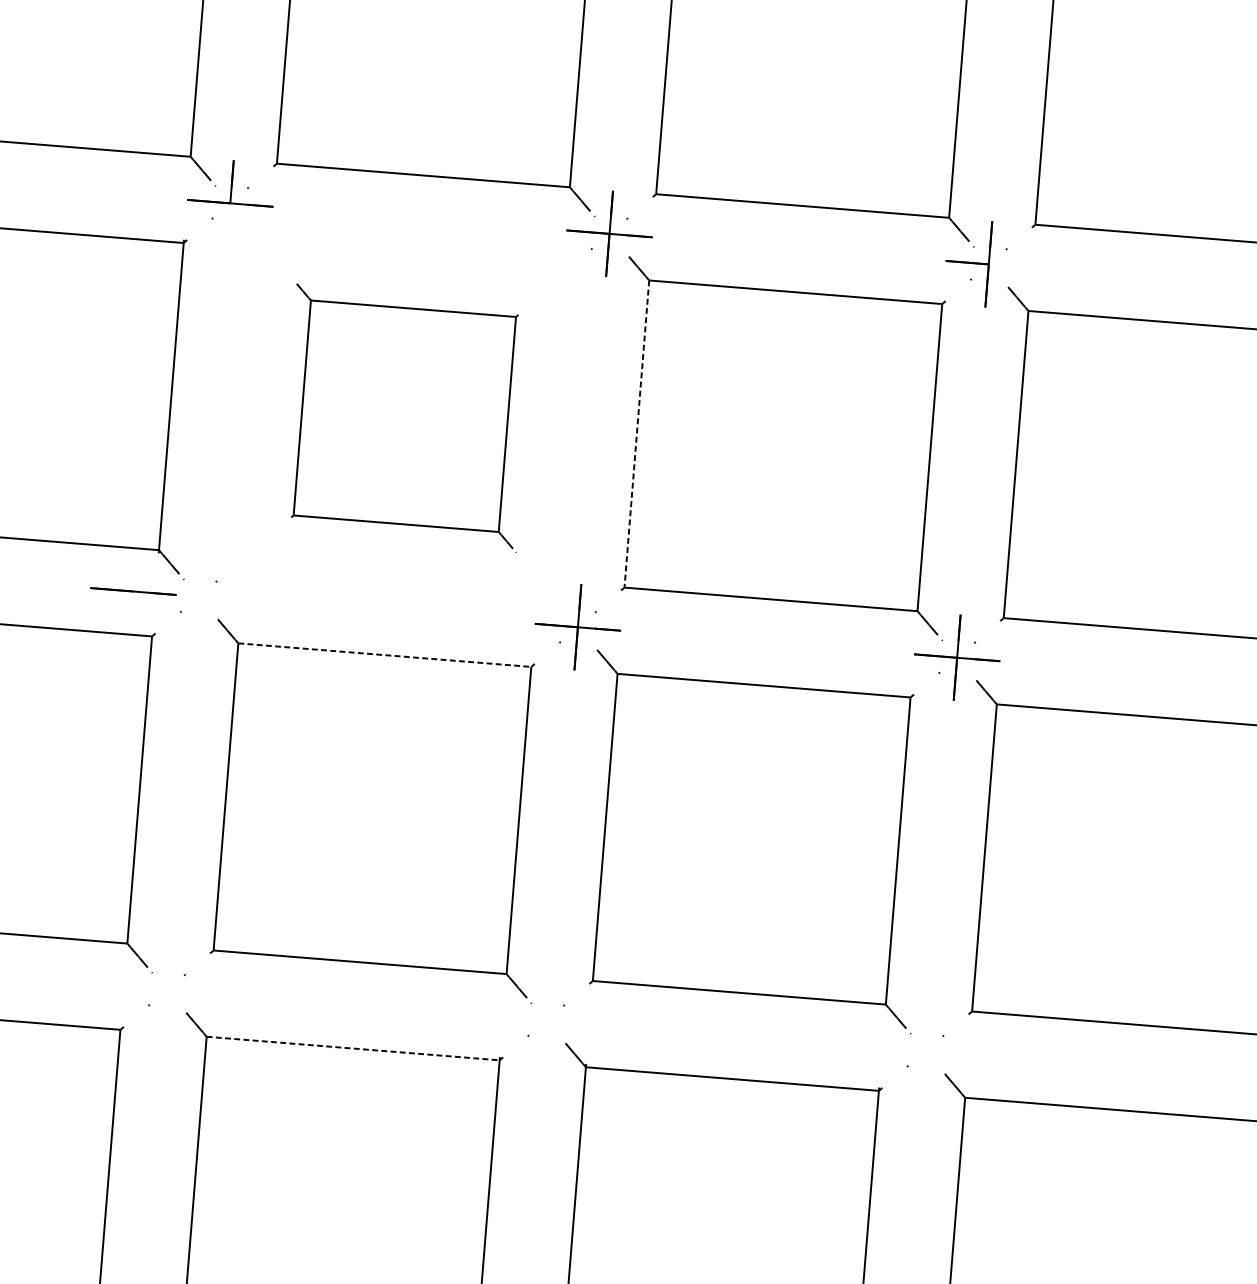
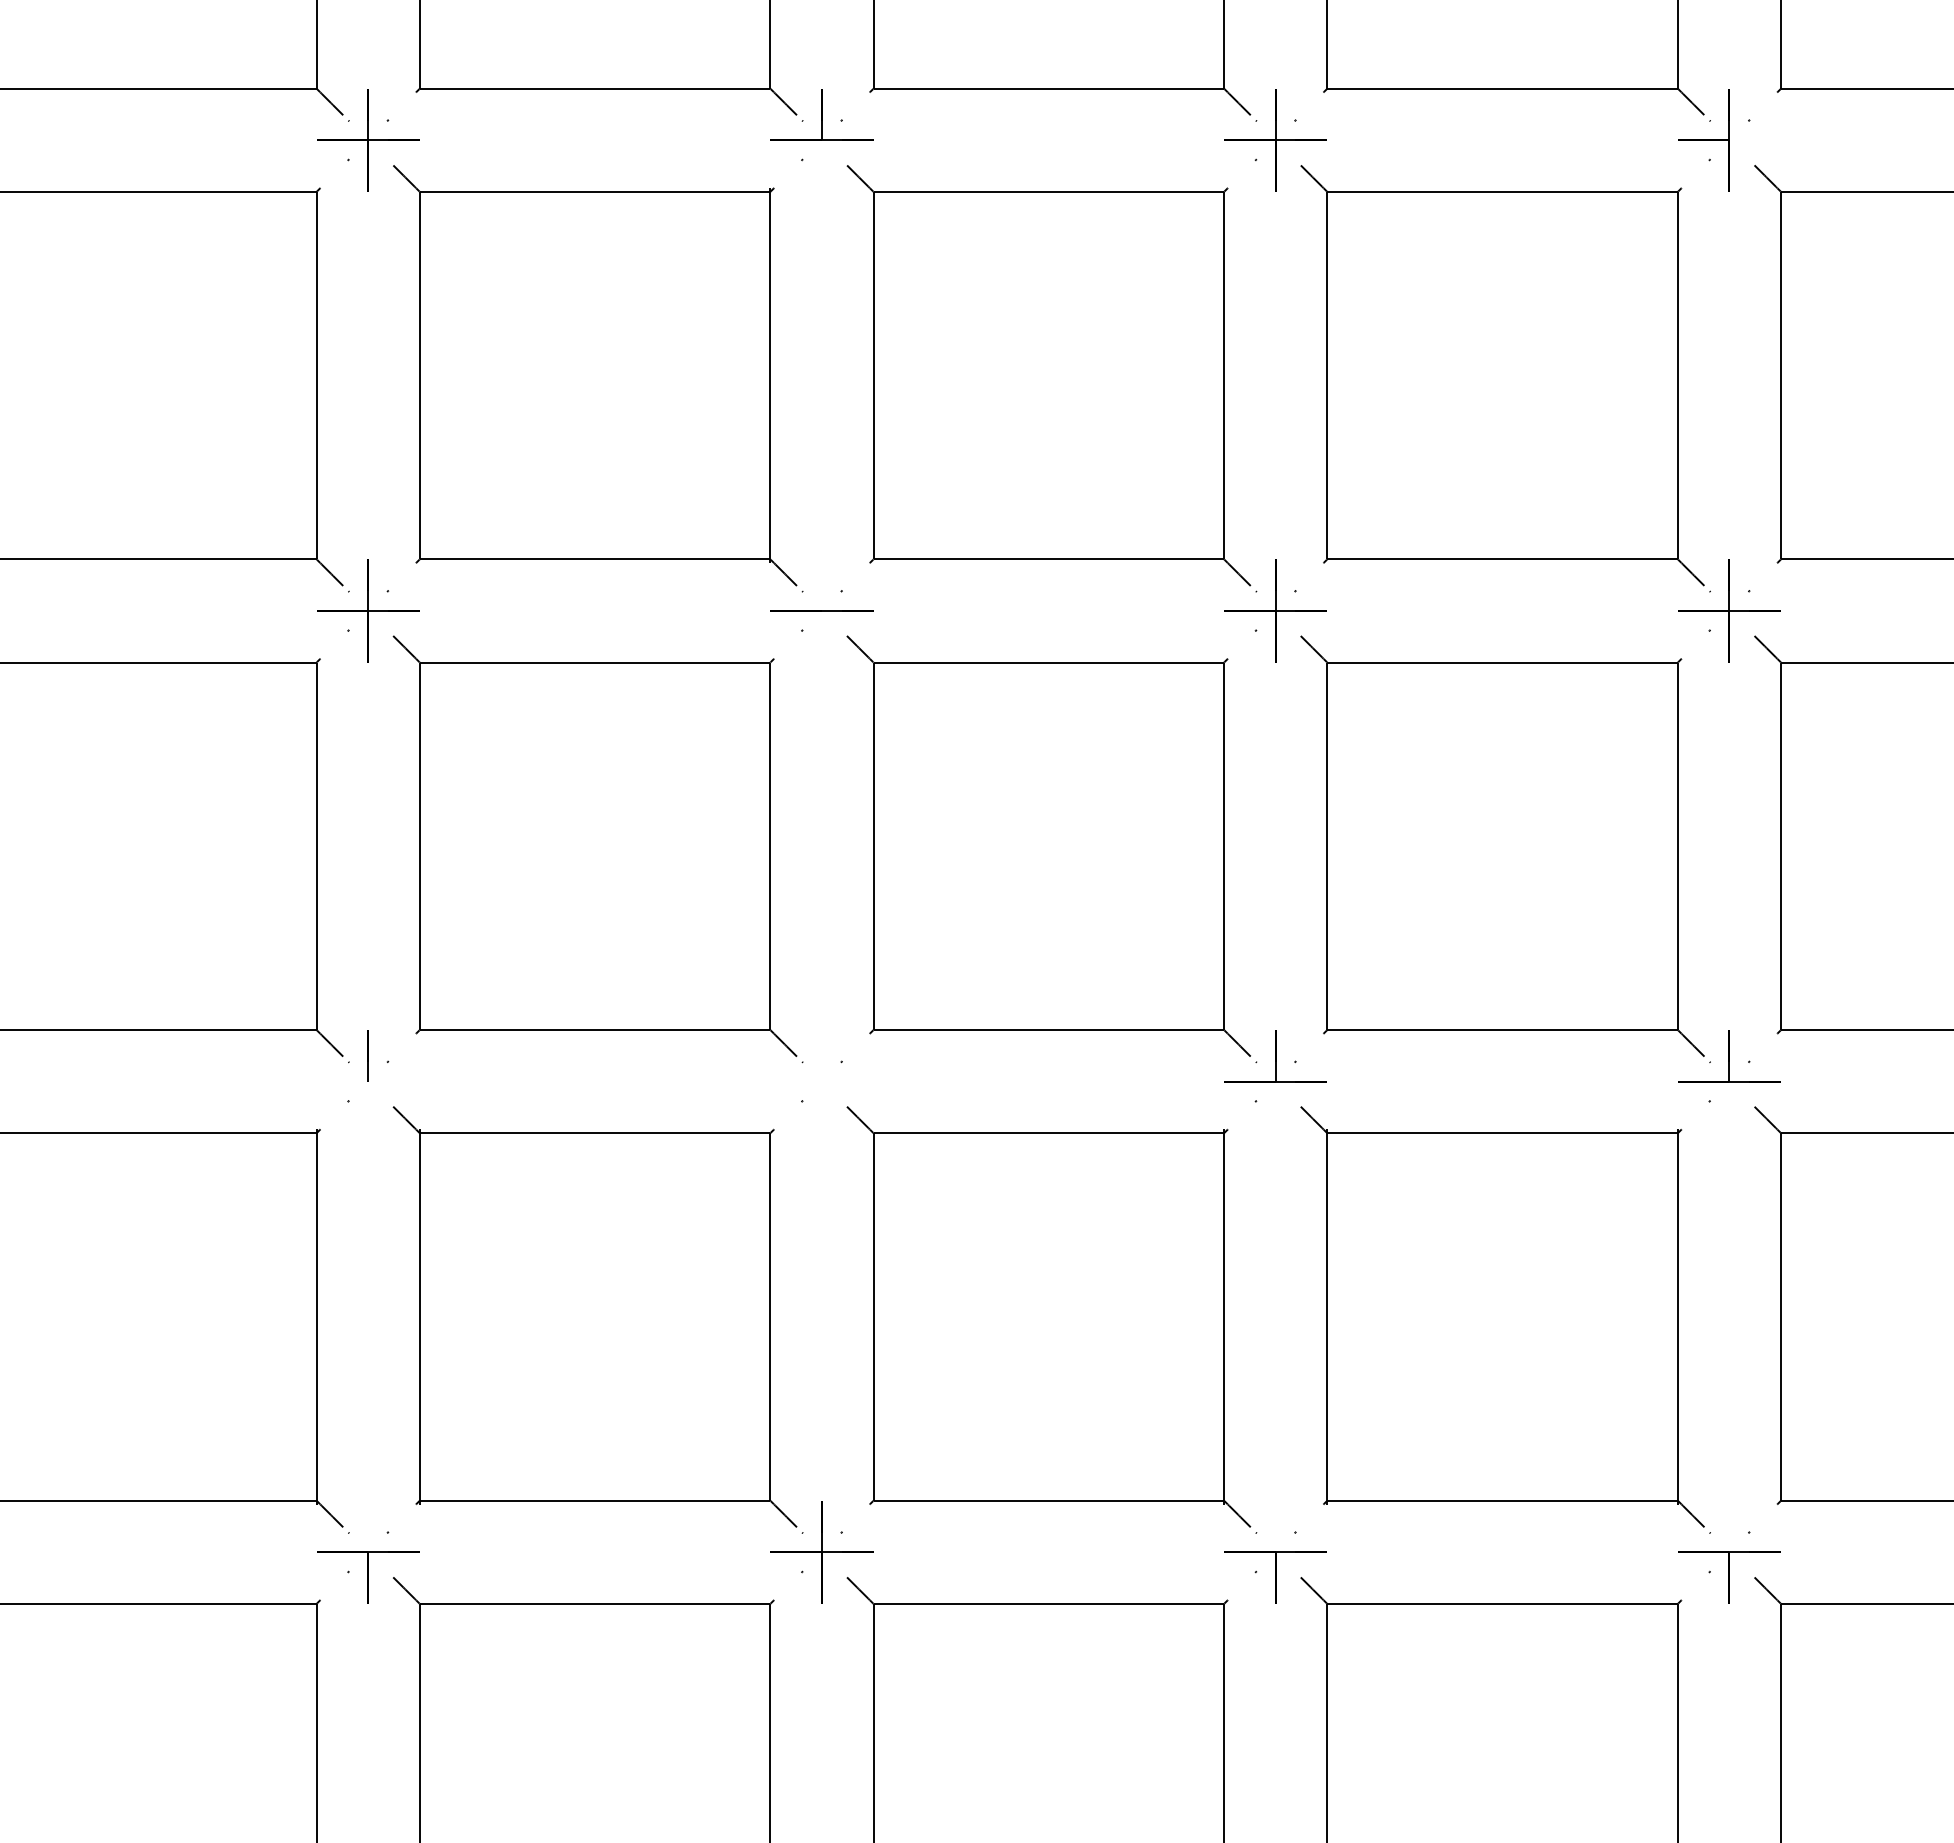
part: (406, 417) -> (1051, 378), size x1.43
line: (637, 433) -> (1327, 375), dashed -> solid
line: (133, 591) -> (821, 610), moved
line: (385, 655) -> (1049, 662), dashed -> solid
part: (547, 999) -> (1275, 1056), added
part: (927, 1030) -> (1729, 1056), added
line: (353, 1048) -> (1049, 1133), dashed -> solid

